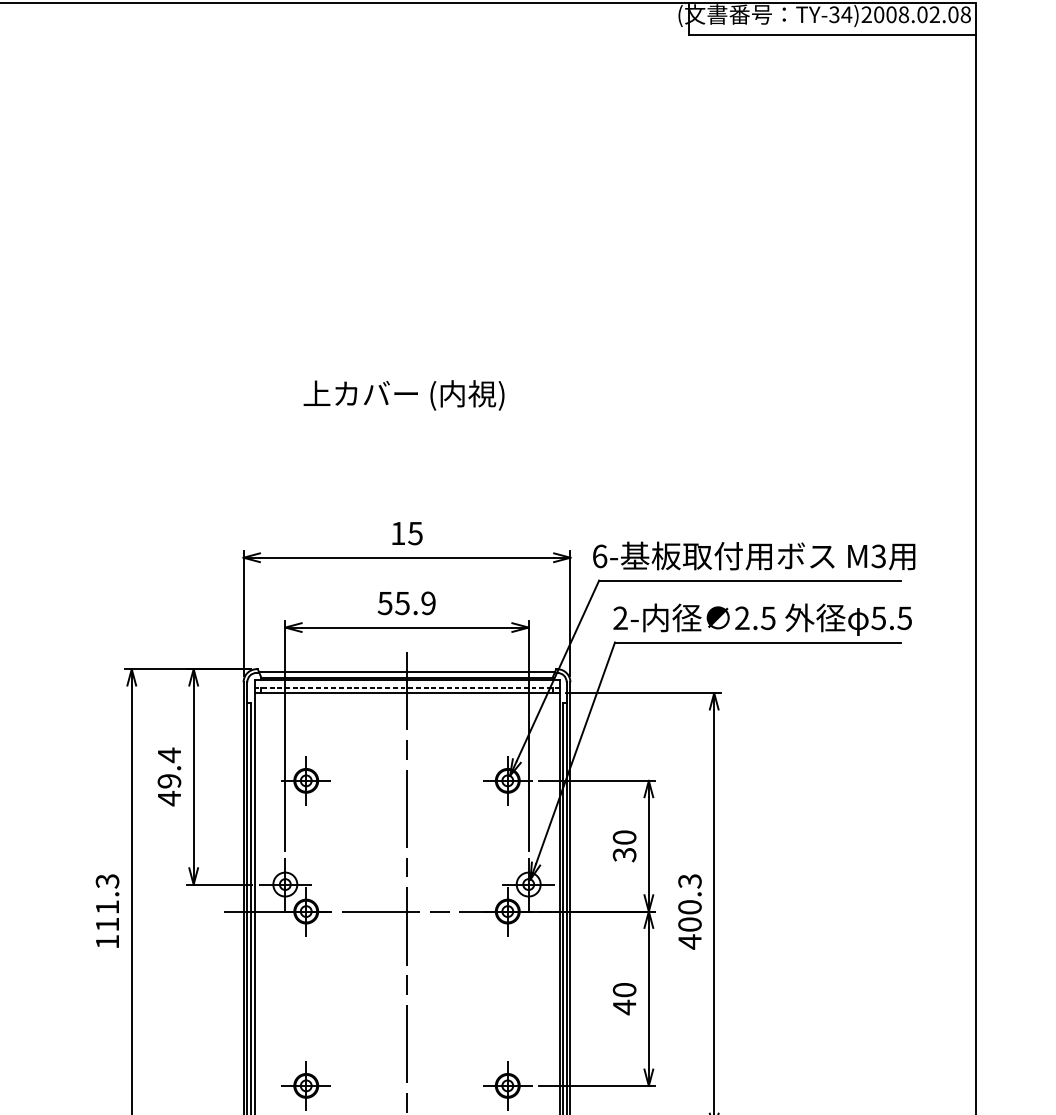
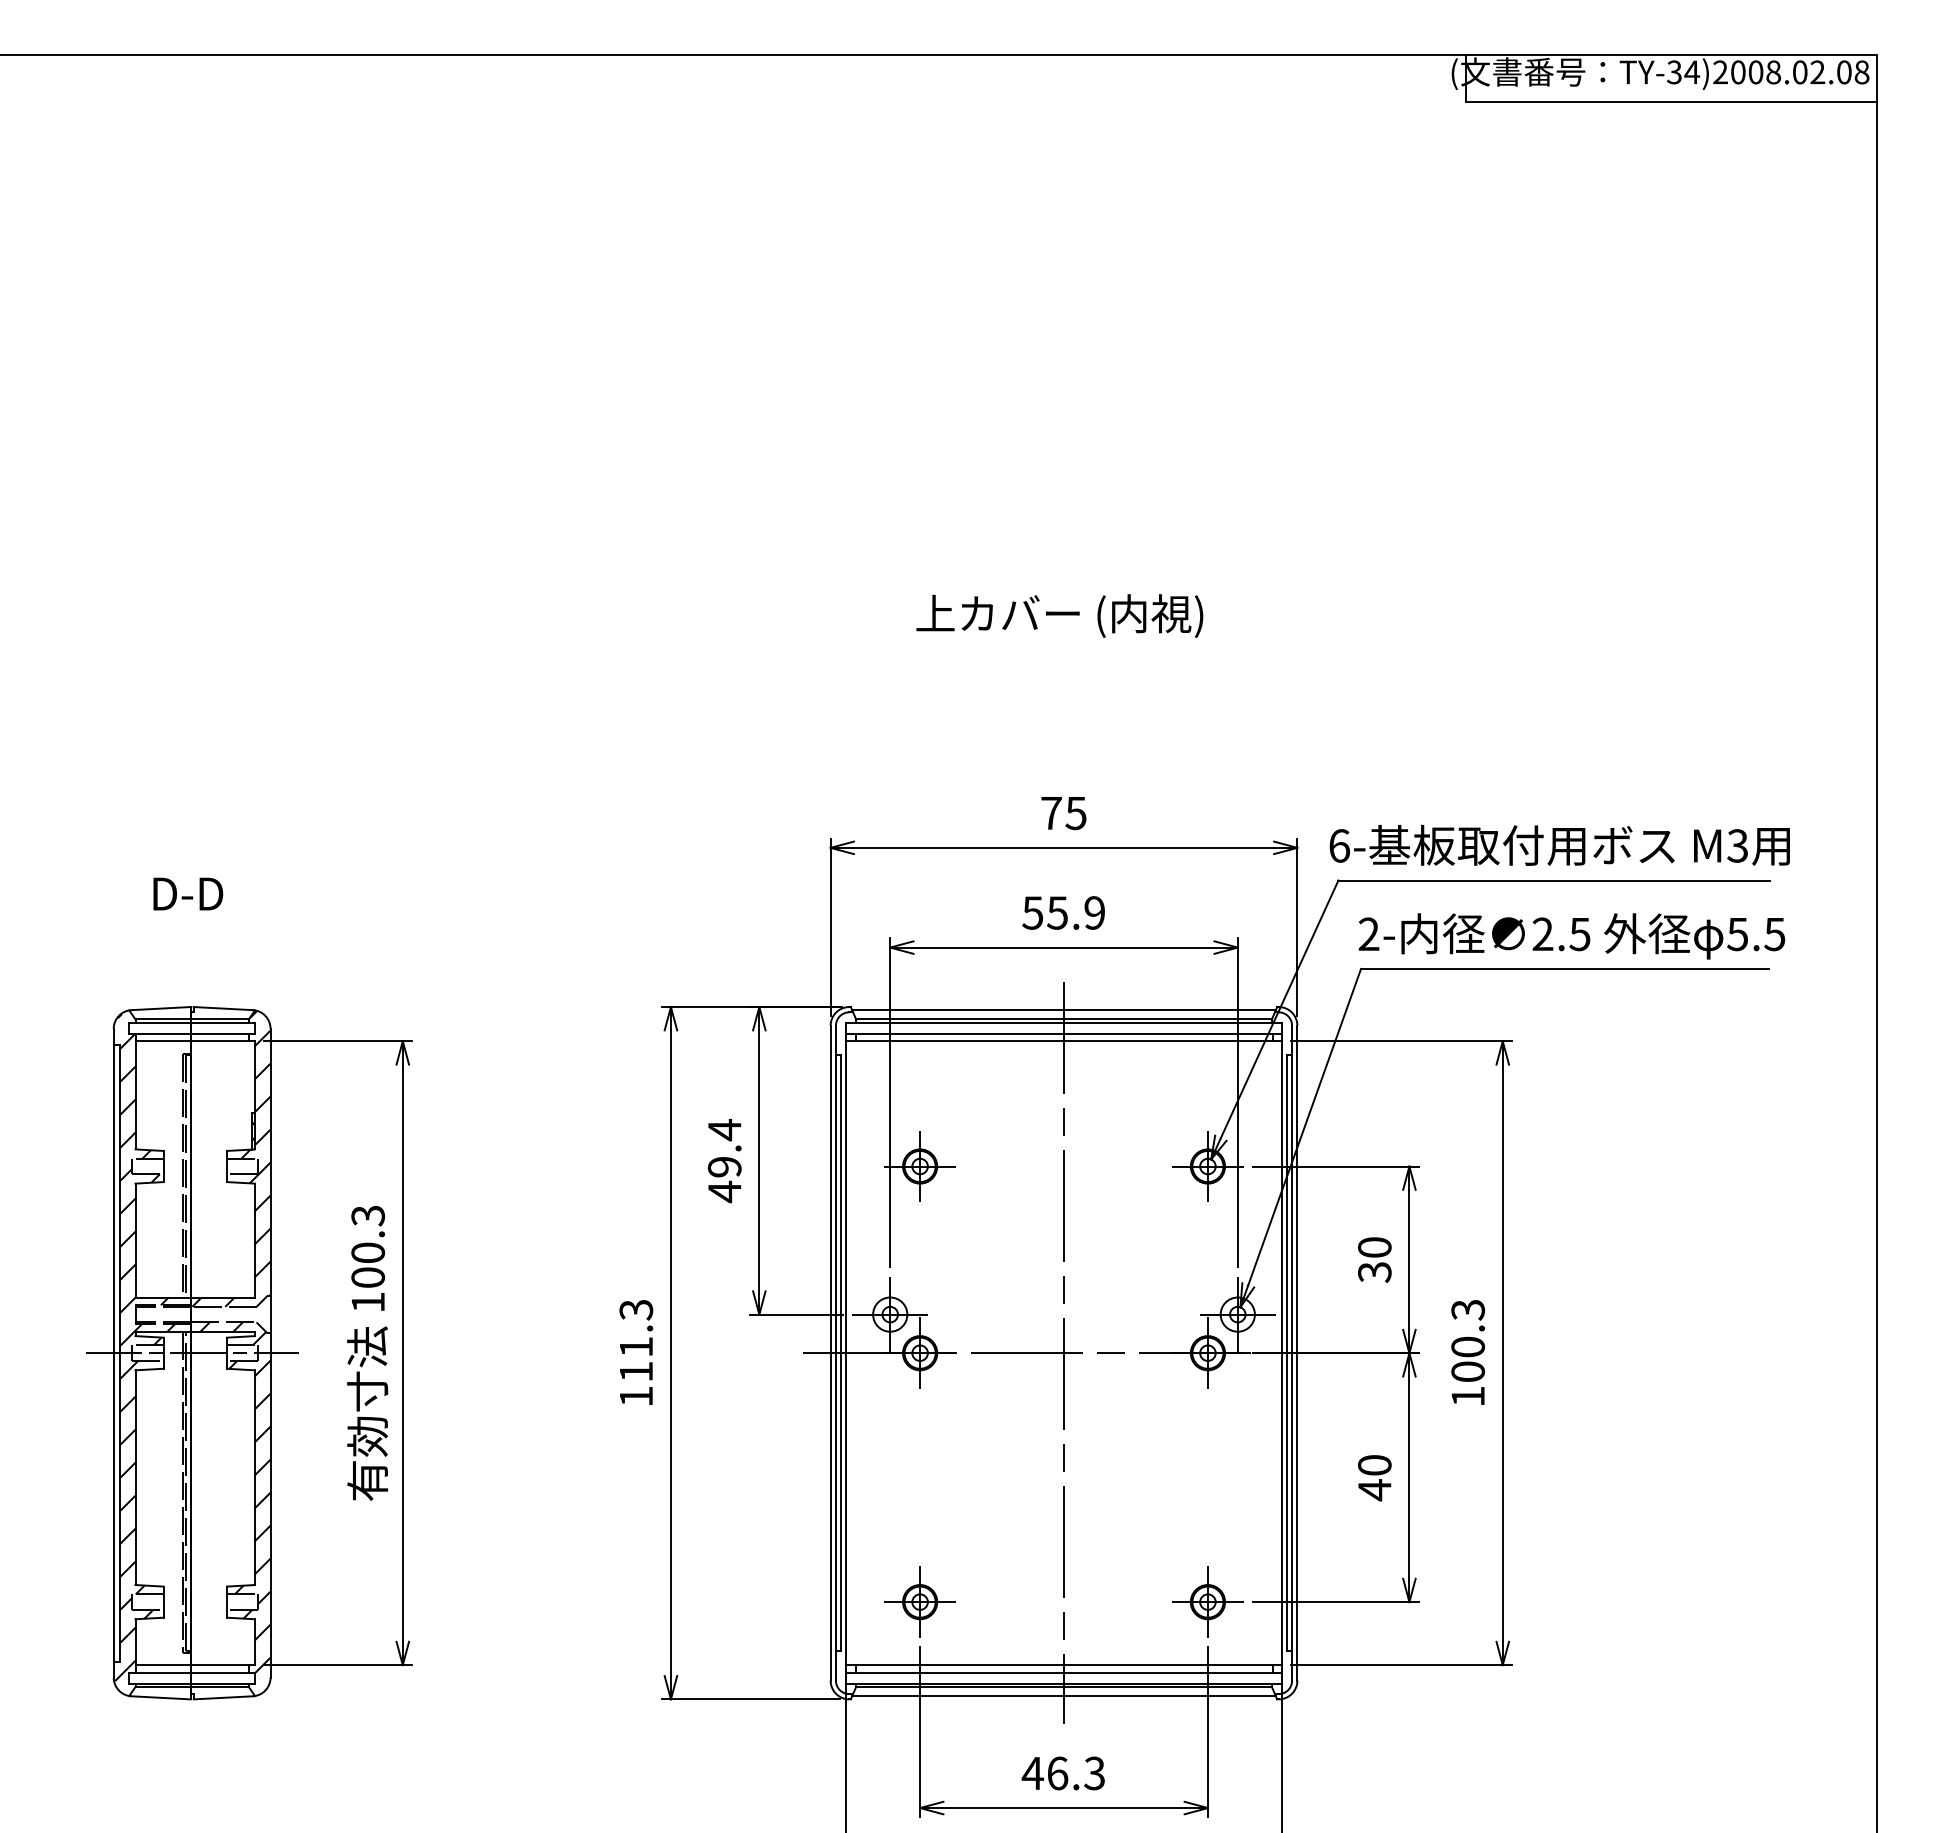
text: (398, 533) -> (1051, 813), 15 -> 75
line: (407, 687) -> (1064, 1033), dashed -> solid
text: (689, 941) -> (1467, 1396), 400.3 -> 100.3

